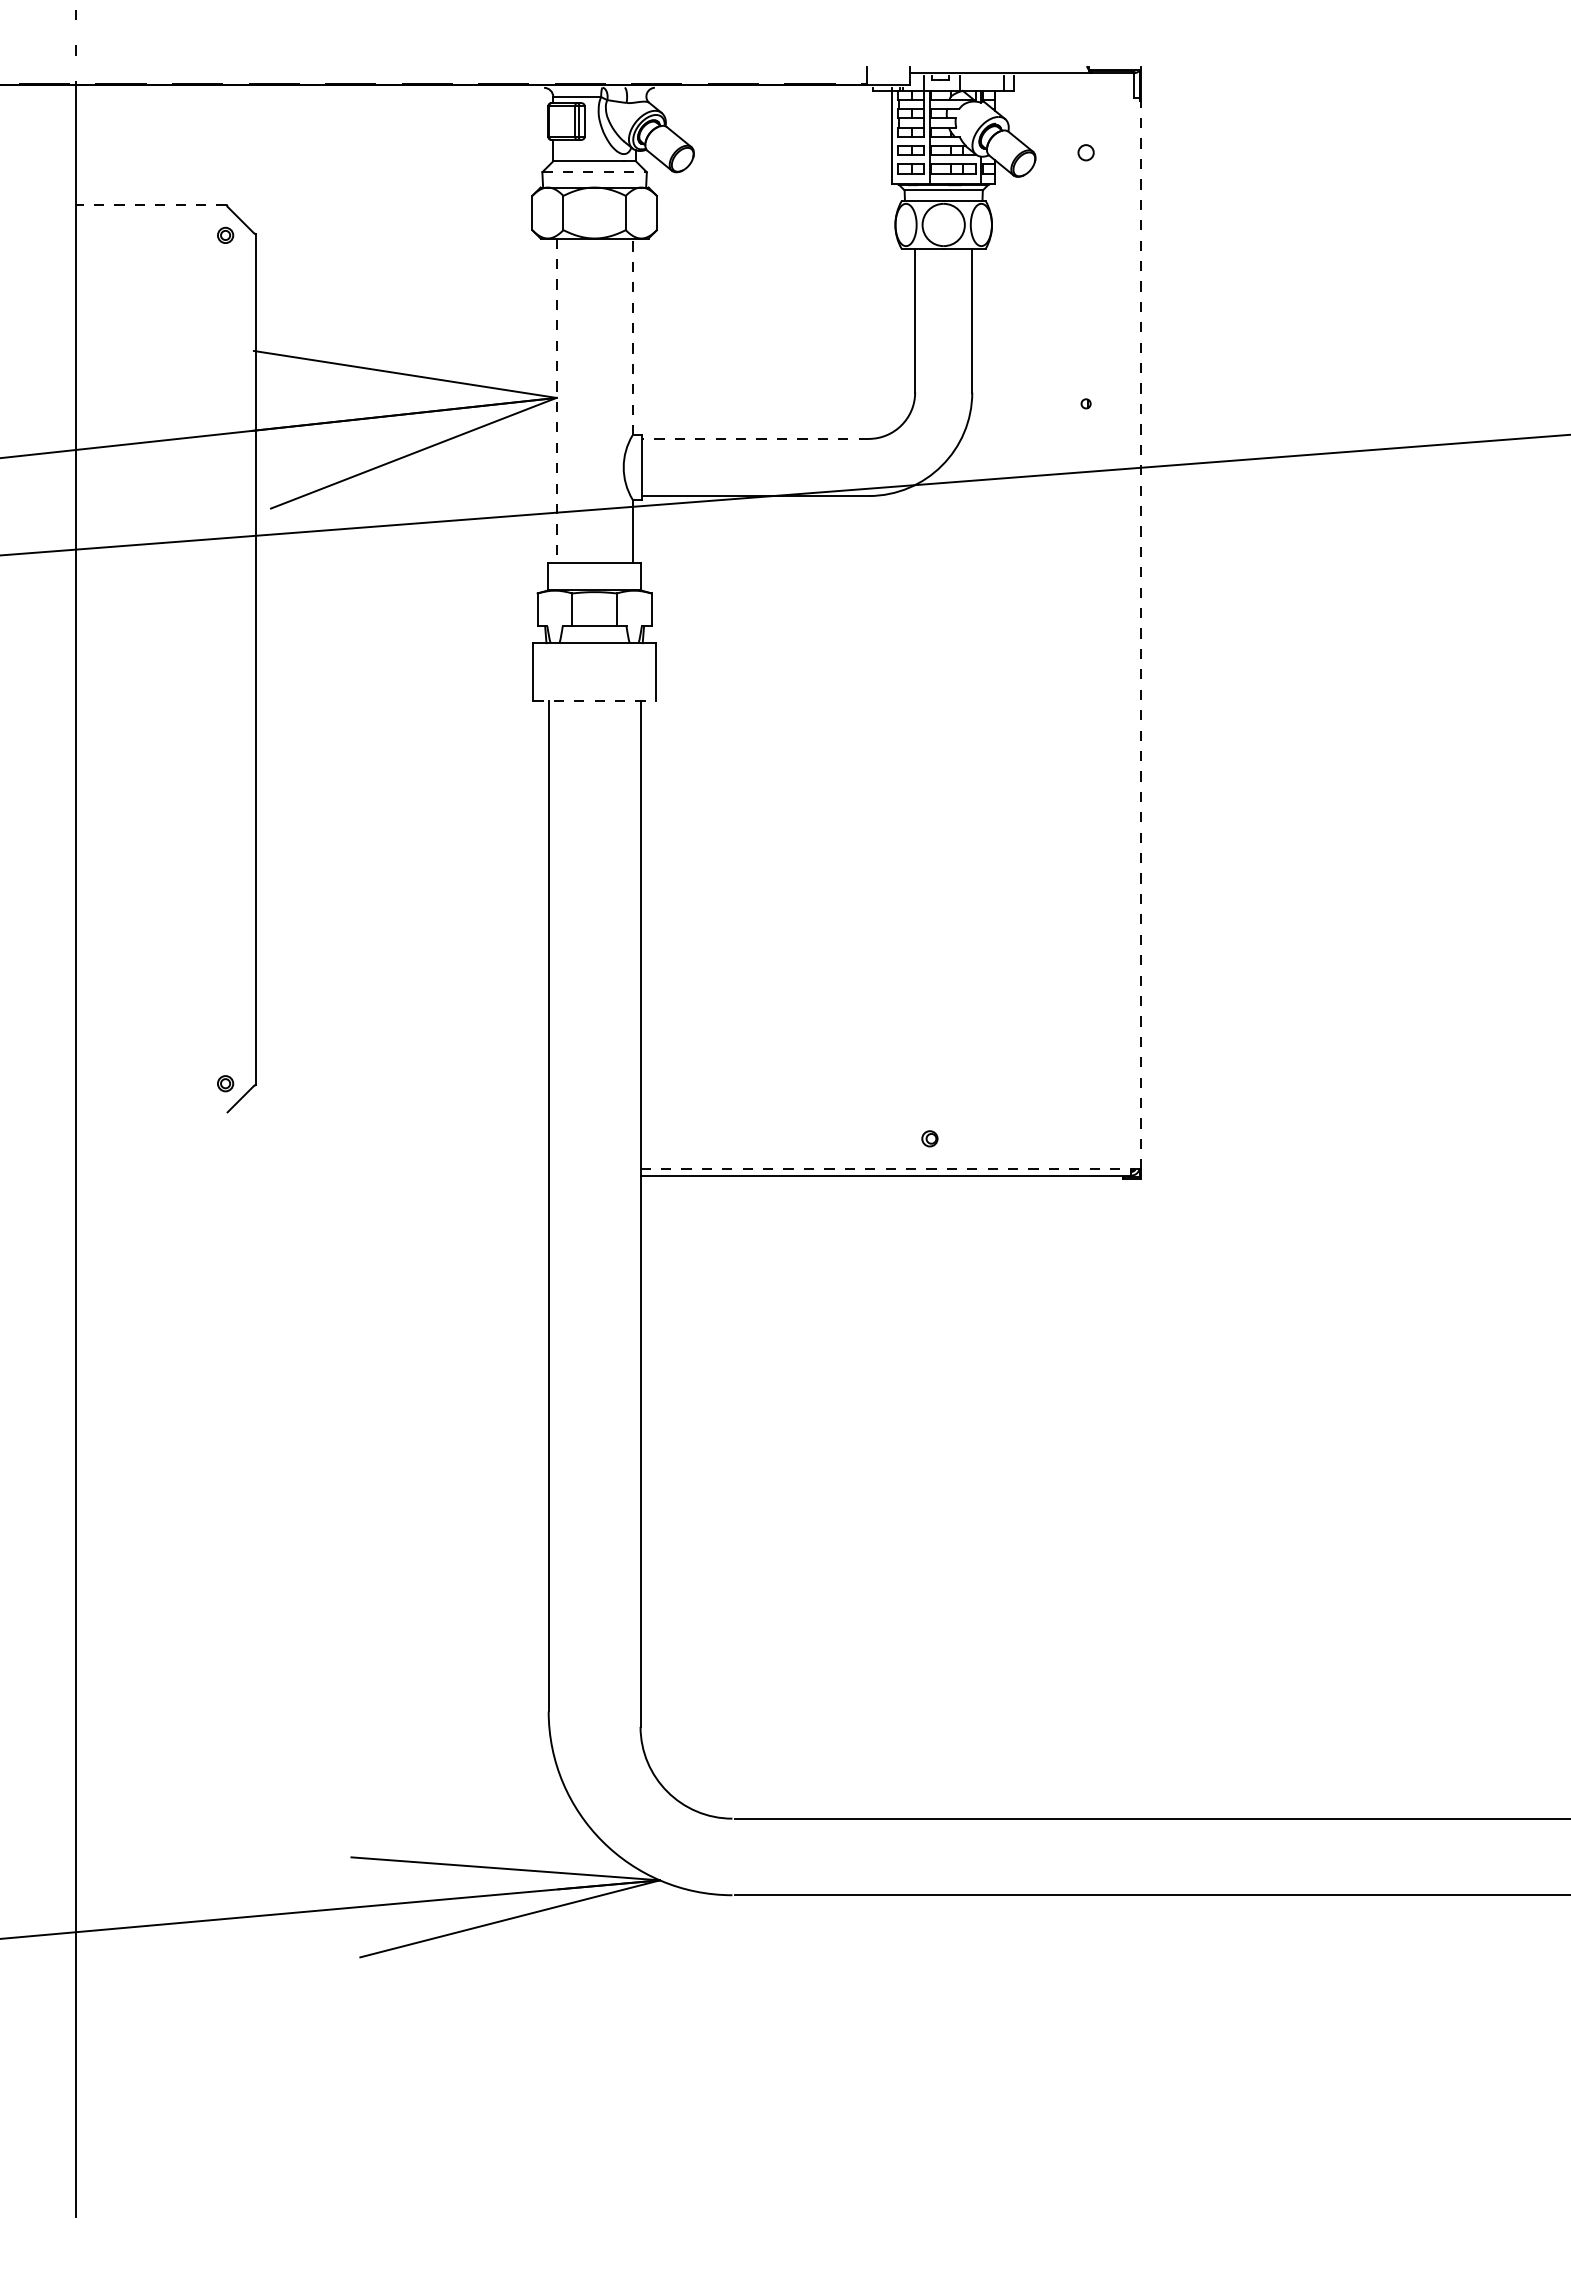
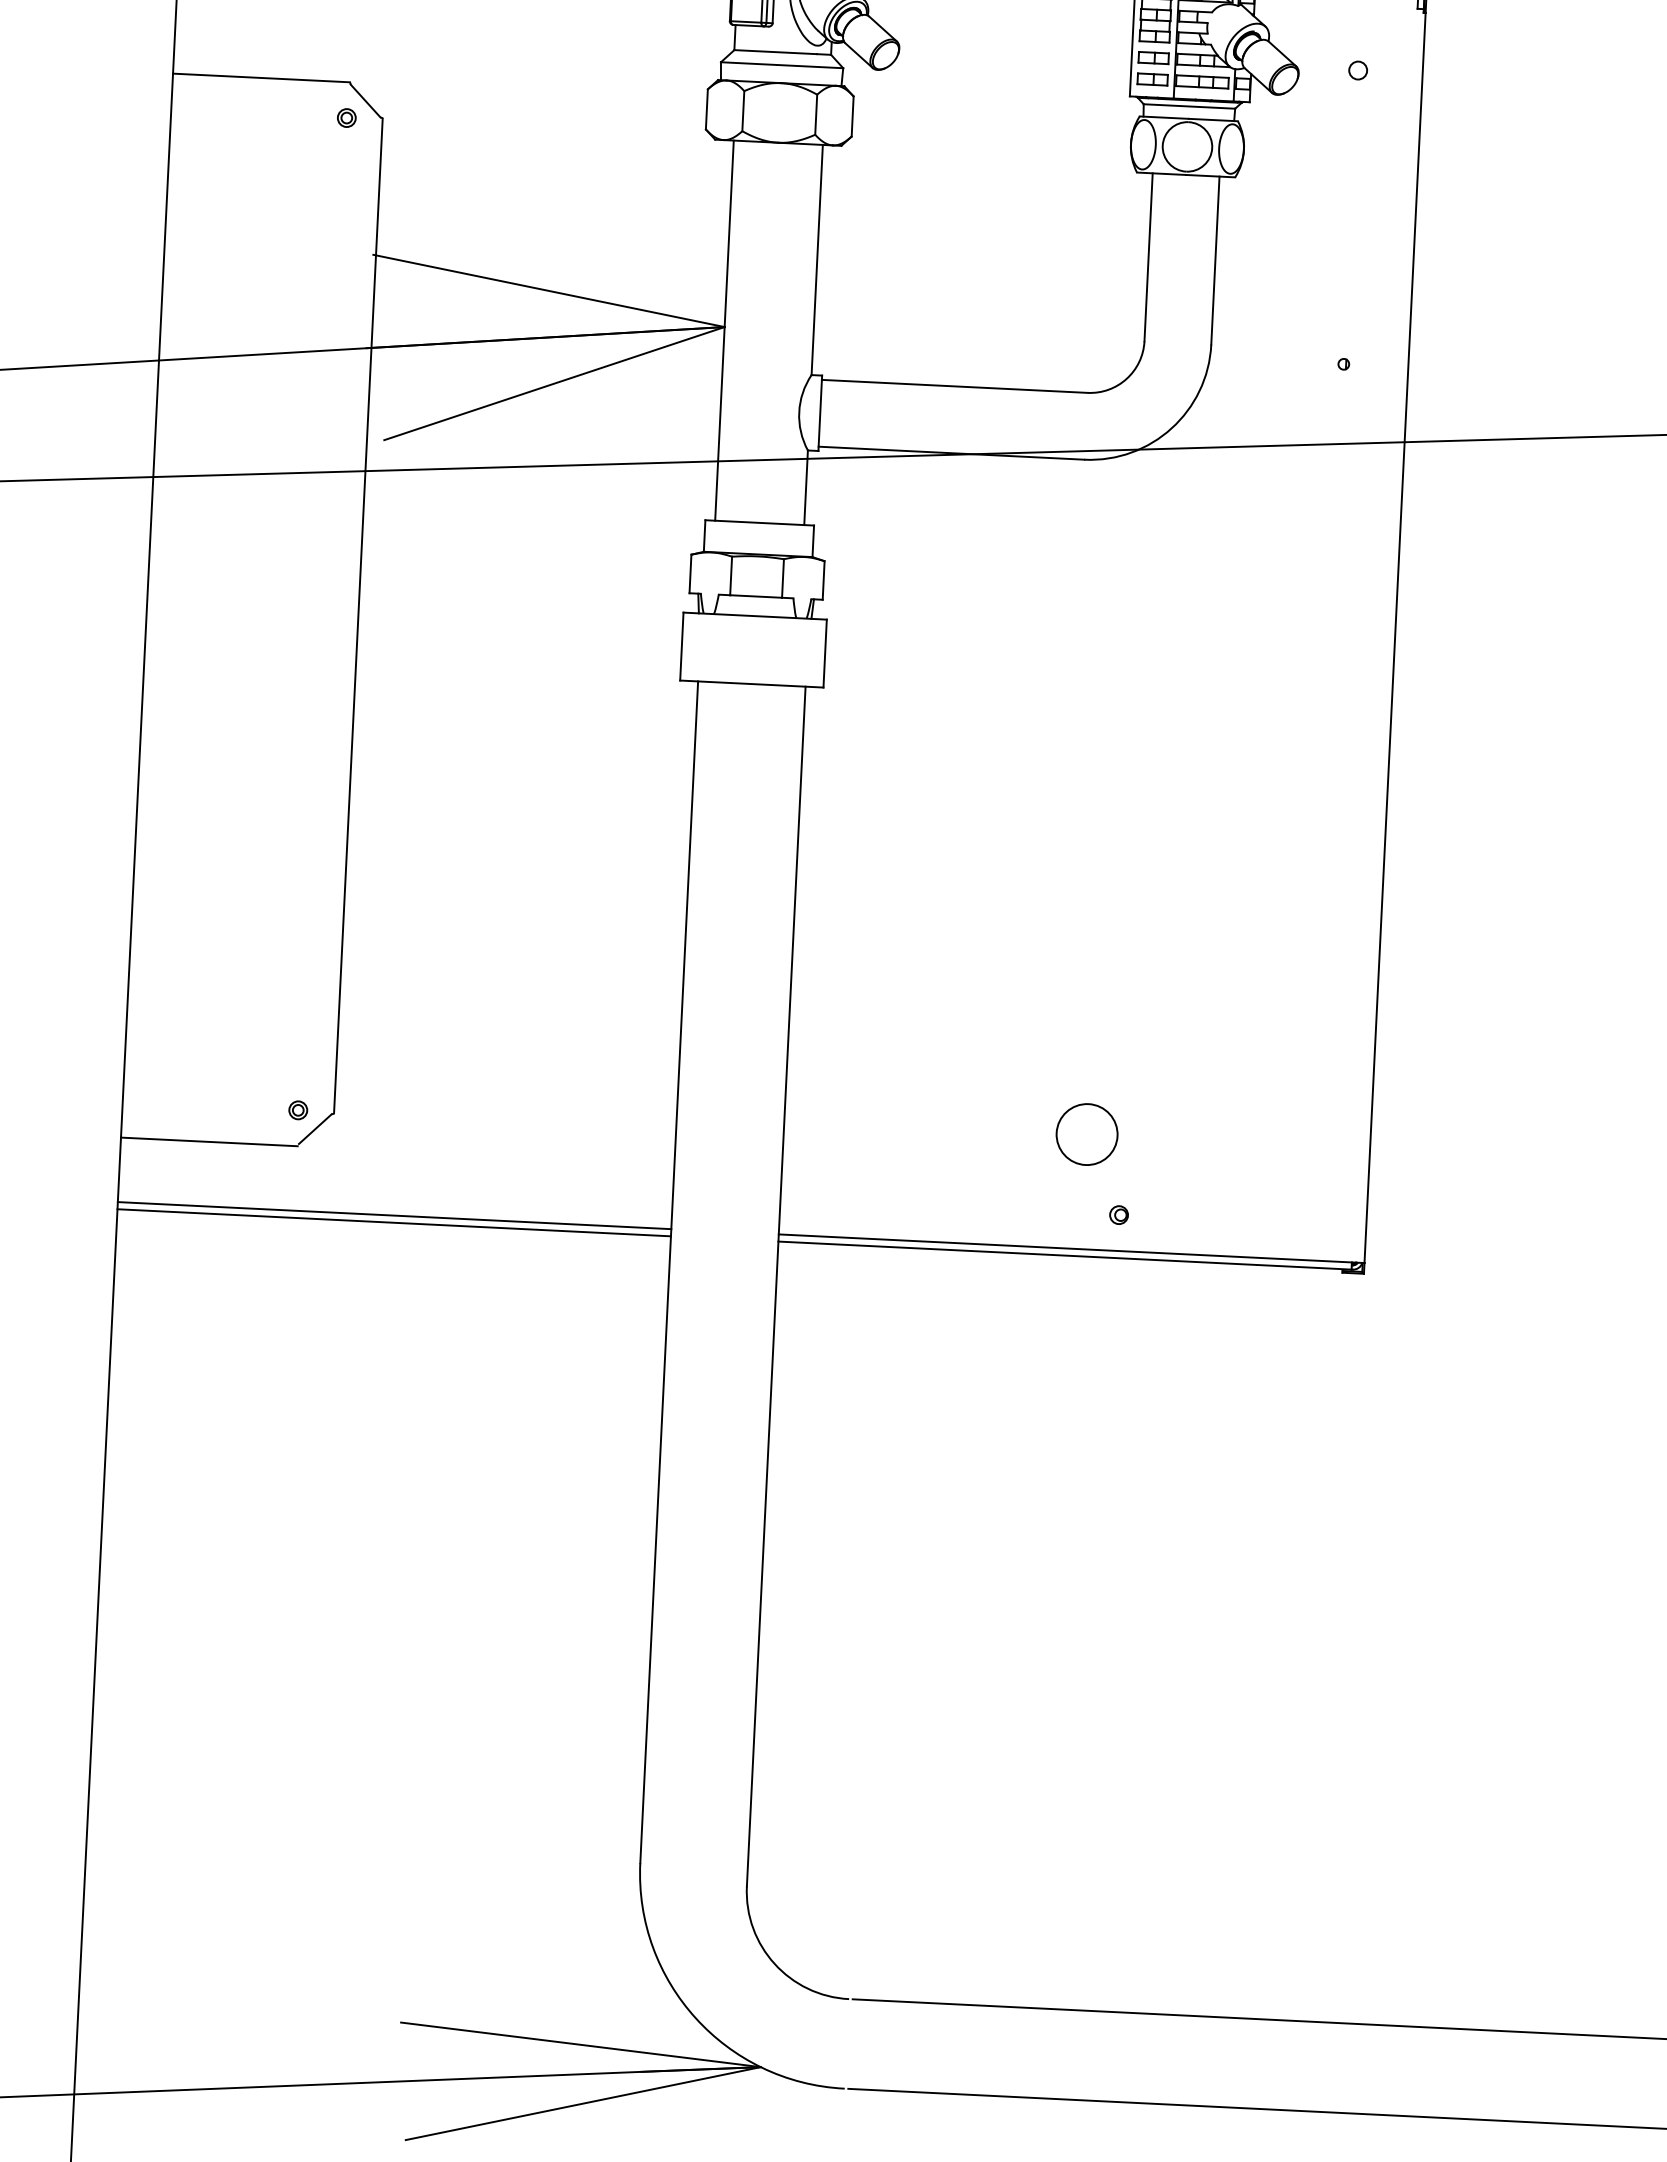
line: (595, 172) -> (783, 65), dashed -> solid
line: (151, 204) -> (261, 77), dashed -> solid
line: (632, 336) -> (817, 259), dashed -> solid
line: (556, 401) -> (724, 331), dashed -> solid
line: (755, 438) -> (955, 385), dashed -> solid
line: (1141, 634) -> (1395, 637), dashed -> solid
line: (595, 701) -> (752, 684), dashed -> solid
circle: (899, 1071) -> (1087, 1134), added
line: (150, 1114) -> (208, 1142), added
line: (311, 1169) -> (393, 1215), added
line: (887, 1169) -> (1067, 1248), dashed -> solid
line: (311, 1175) -> (393, 1222), added

